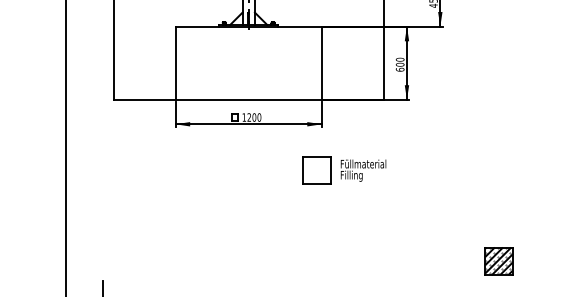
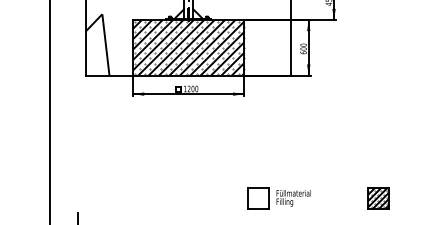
hatch: (128, 58) -> (97, 44), added
hatch: (248, 62) -> (188, 47), added
part: (343, 170) -> (278, 198), moved

